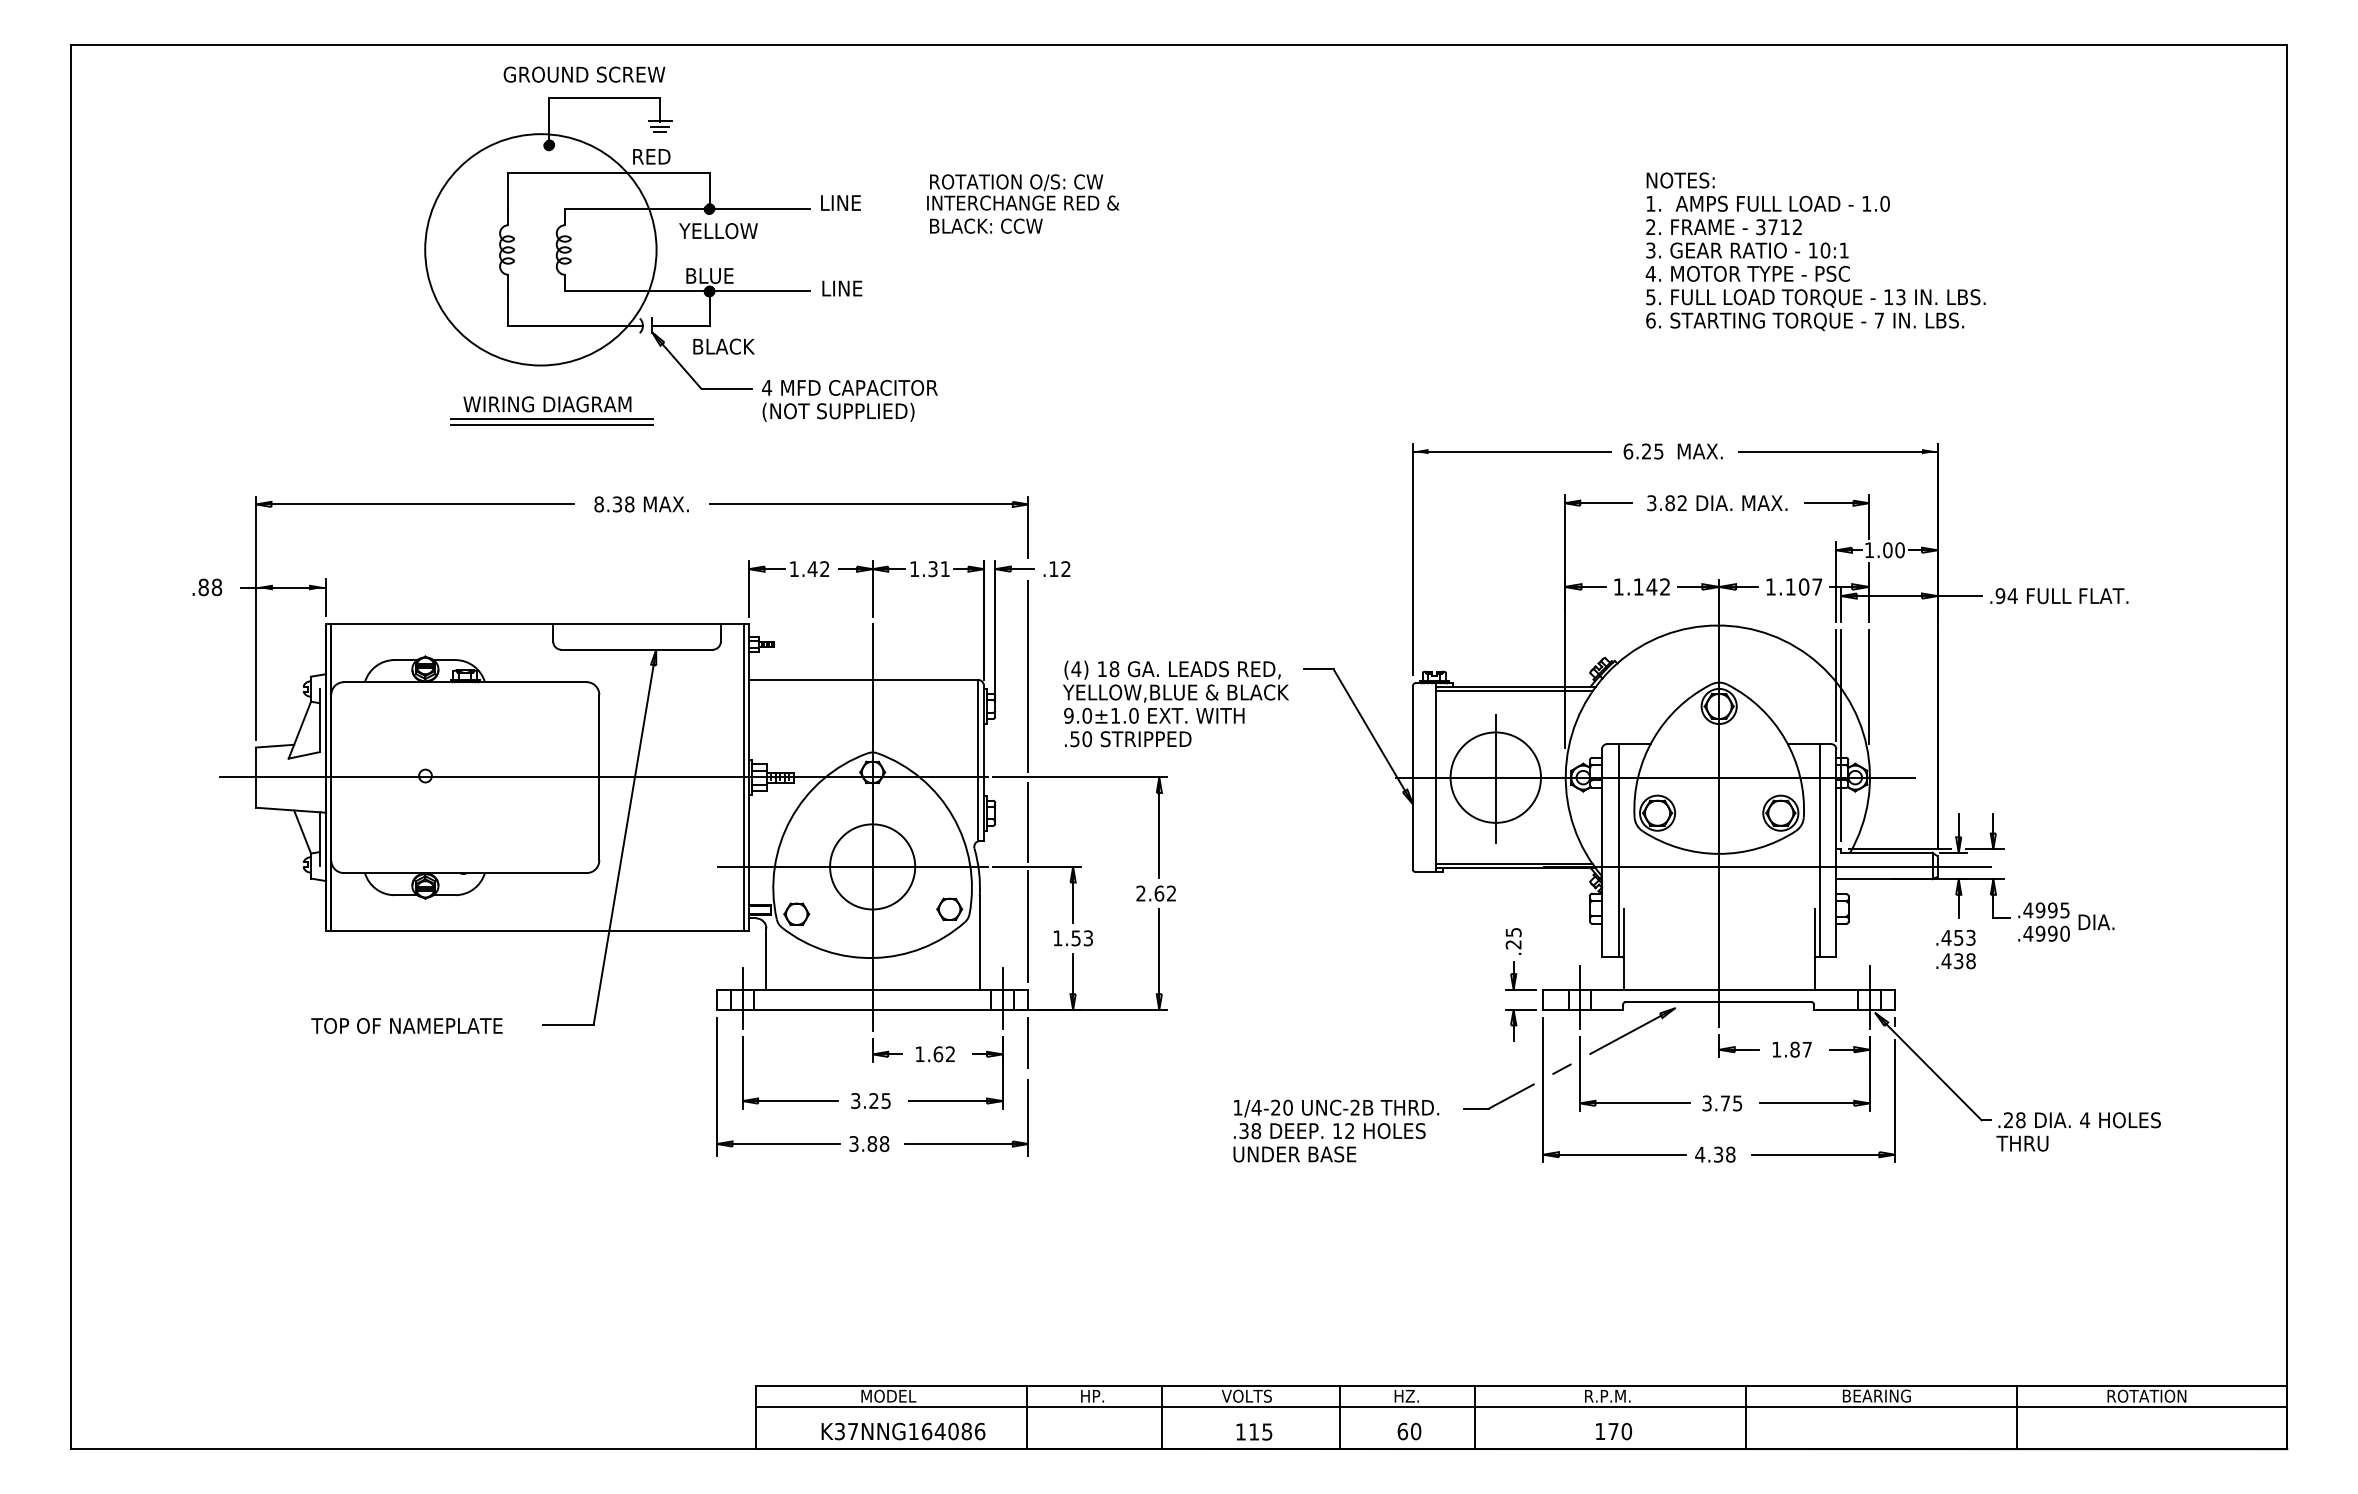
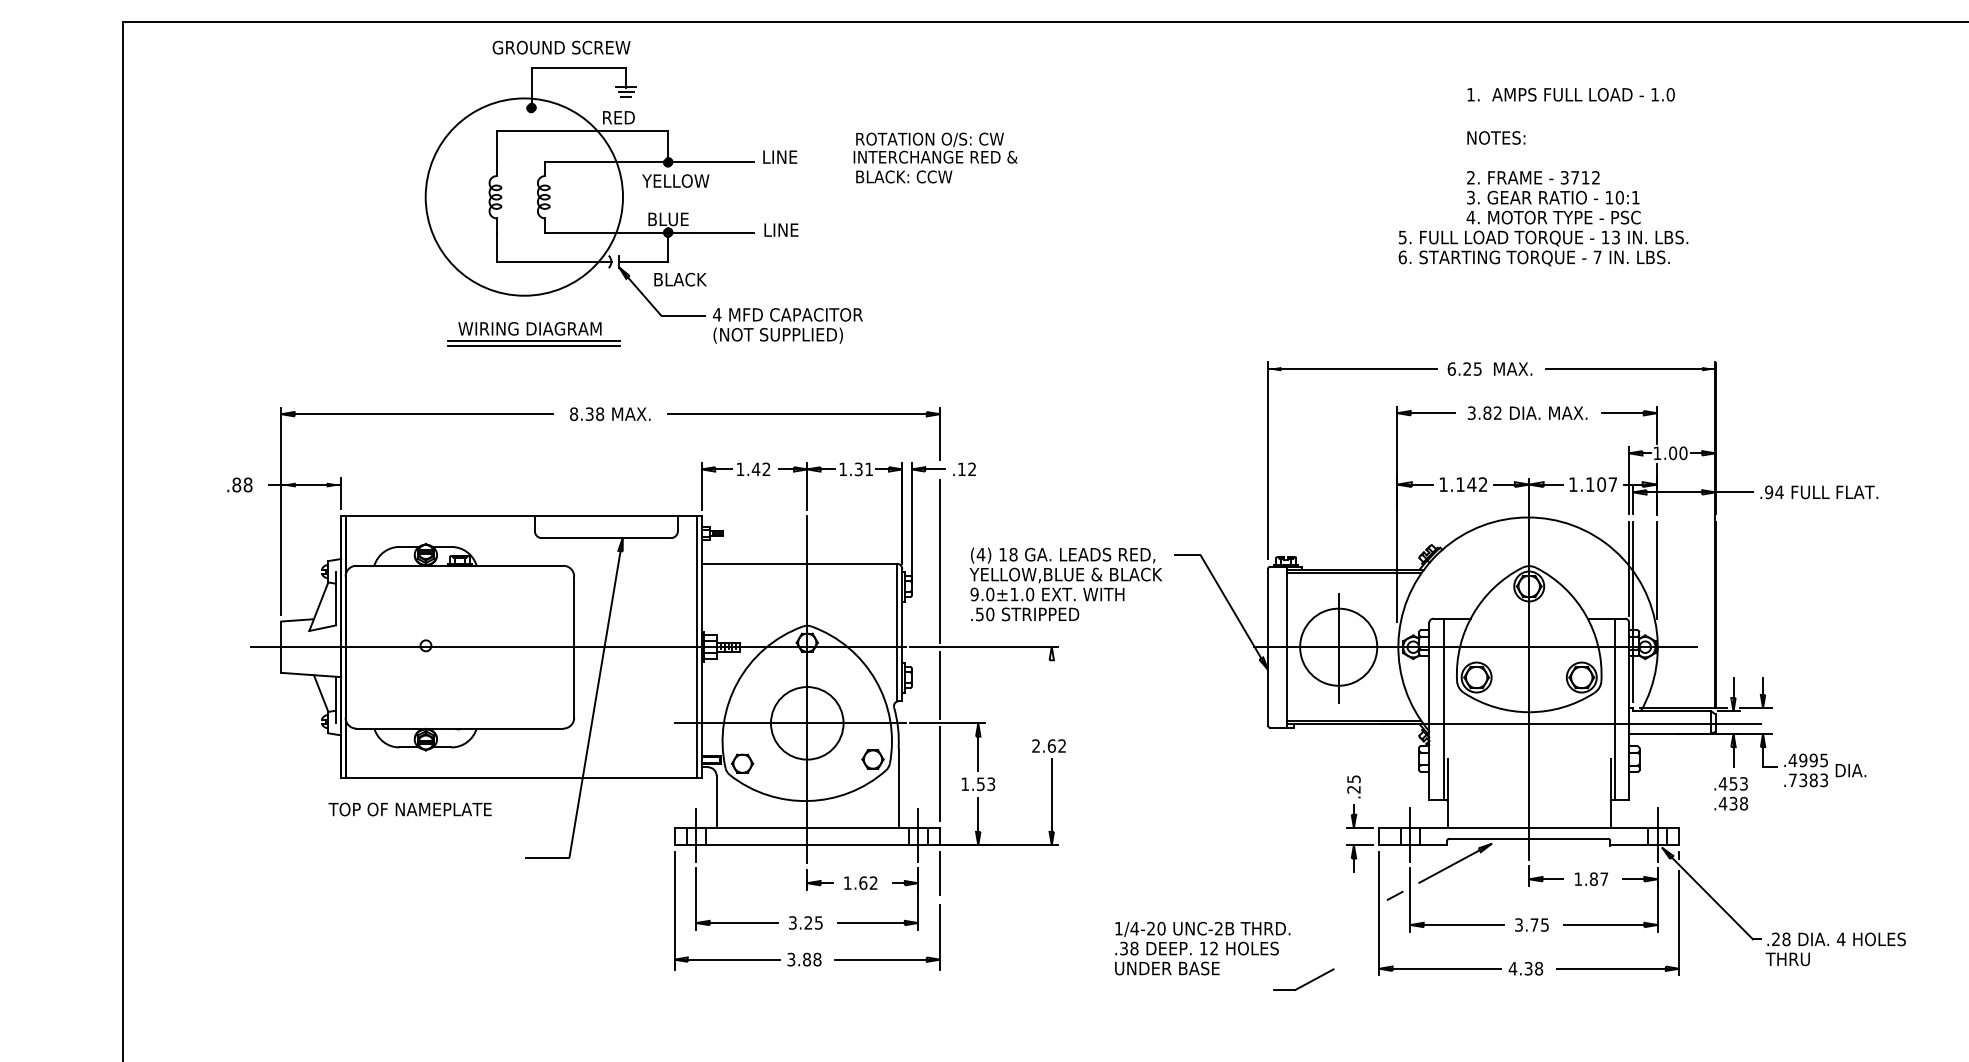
text: (1768, 203) -> (1571, 94), moved
text: (1815, 310) -> (1543, 248), moved
line: (1159, 827) -> (1051, 689), removed
text: (2046, 933) -> (1808, 780), .4990 -> .7383
text: (406, 1025) -> (409, 809), moved
part: (1498, 1096) -> (1303, 979), moved

